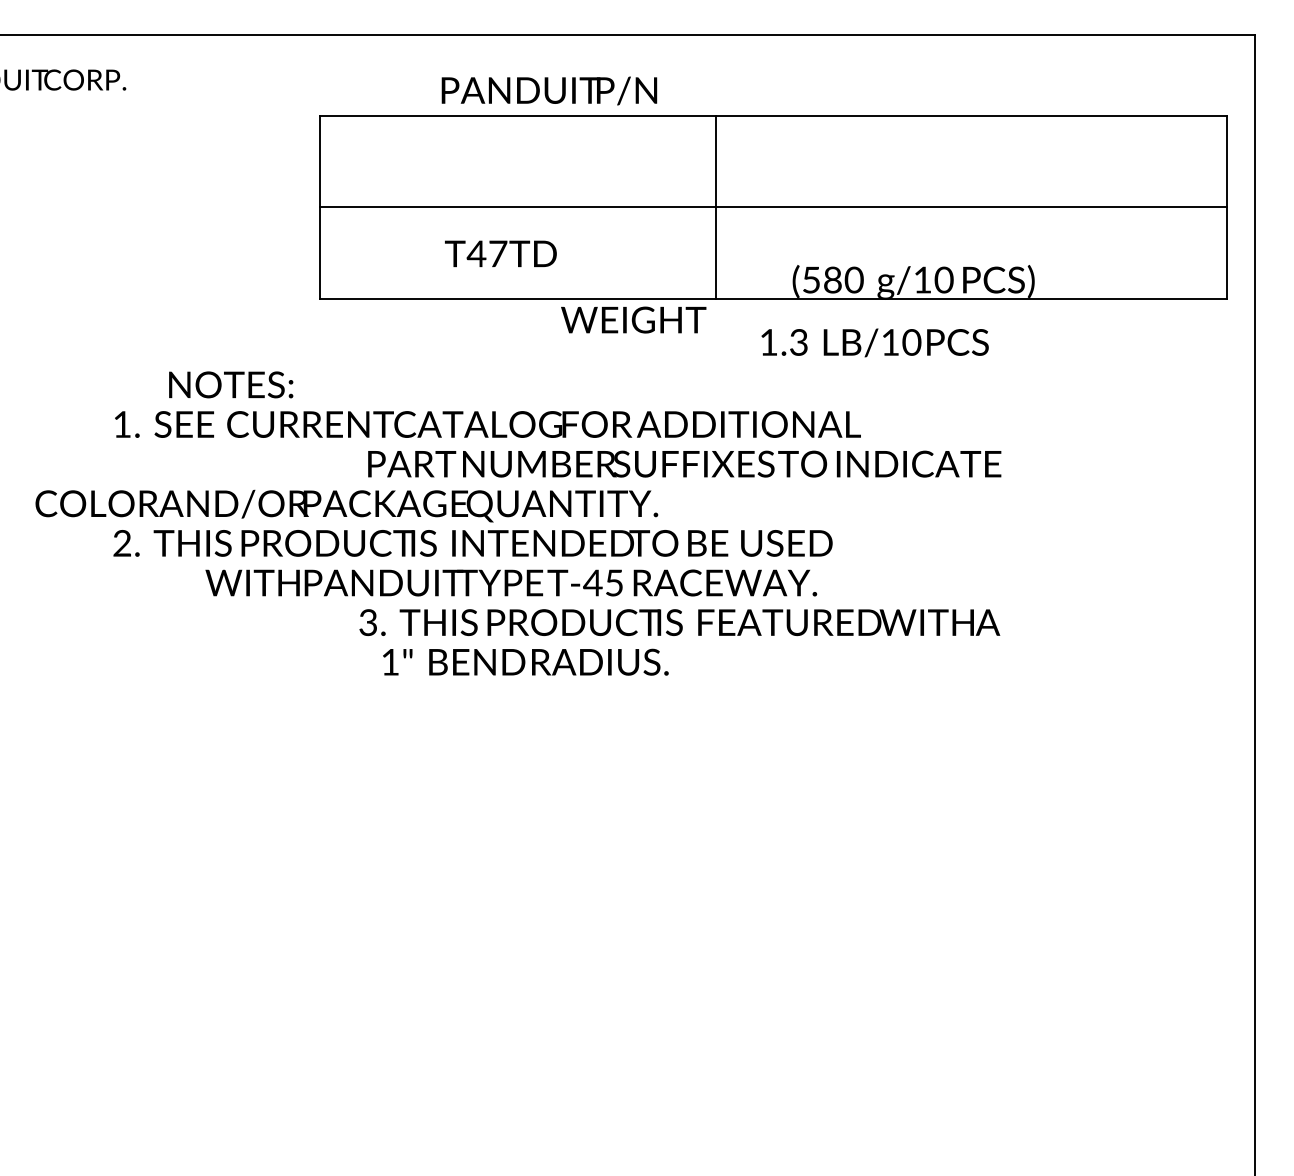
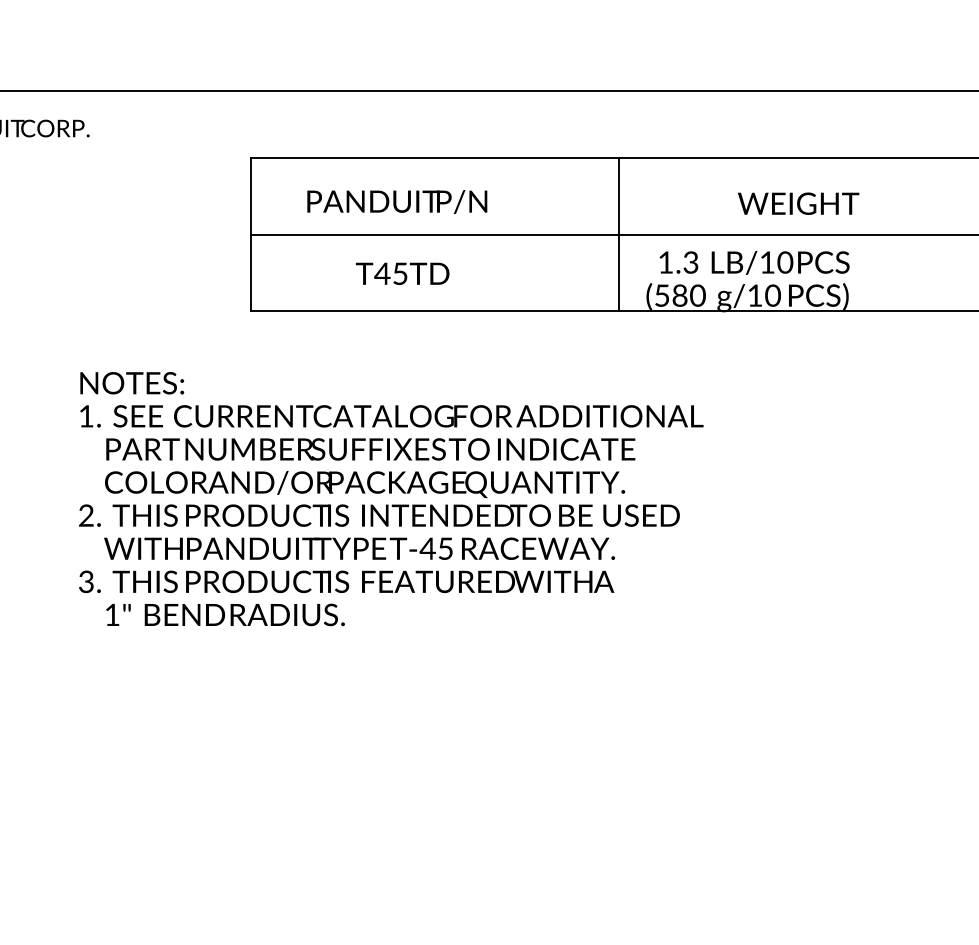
text: (549, 90) -> (397, 201), moved
line: (715, 206) -> (618, 234), moved
text: (498, 253) -> (400, 273), T47TD -> T45TD
text: (633, 319) -> (798, 203), moved
text: (874, 342) -> (754, 262), moved
text: (231, 384) -> (132, 382), moved
text: (684, 463) -> (370, 448), moved
text: (346, 505) -> (364, 483), moved
text: (511, 582) -> (359, 548), moved
text: (679, 622) -> (346, 581), moved
text: (525, 661) -> (225, 614), moved

